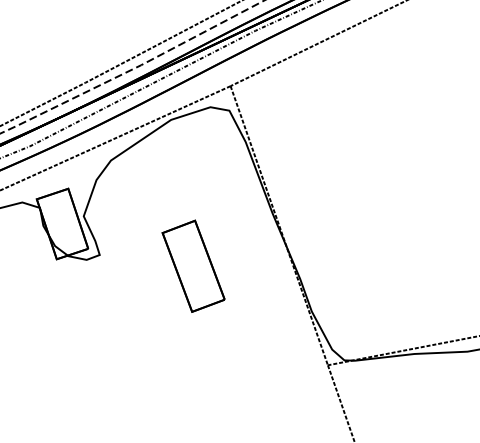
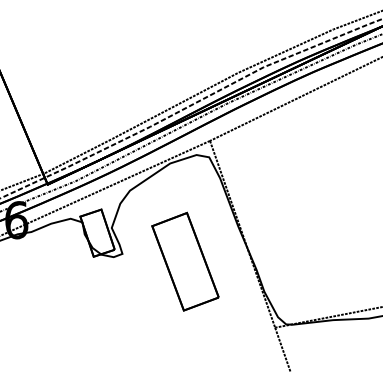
part: (192, 264) -> (184, 260), size x1.6

